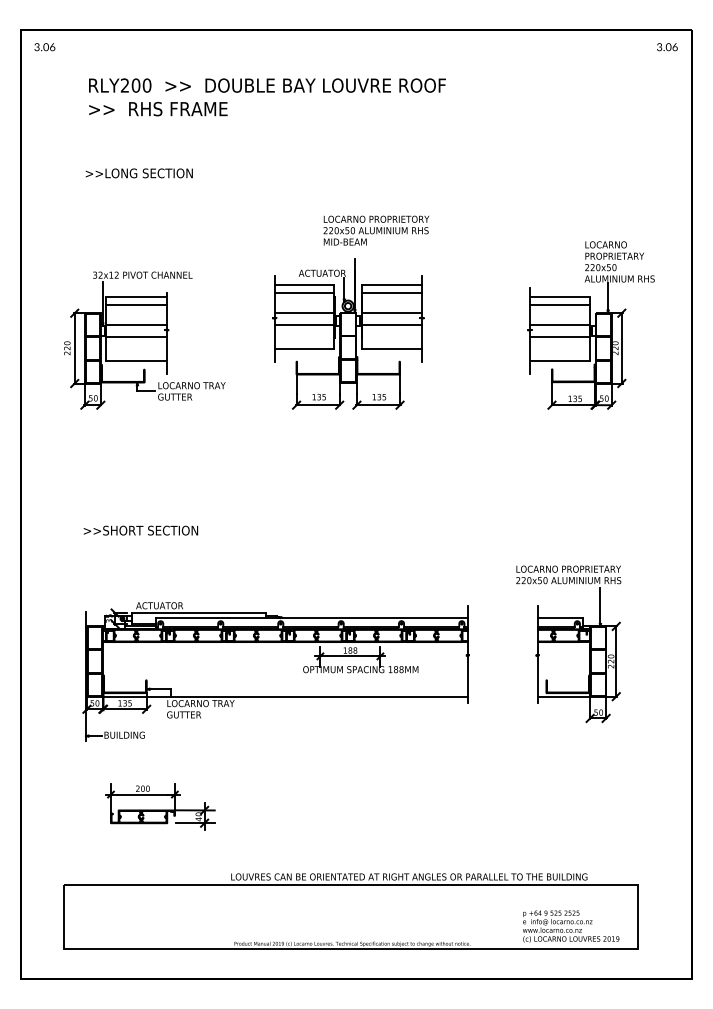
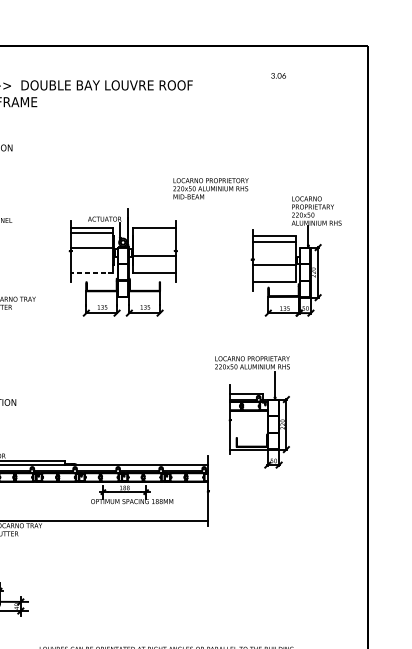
text: (667, 47) -> (278, 76), moved
text: (376, 230) -> (211, 188), moved
line: (392, 293) -> (154, 233), removed
line: (392, 313) -> (154, 247), removed
line: (304, 325) -> (92, 256), removed
line: (559, 325) -> (273, 256), removed
line: (304, 349) -> (92, 273), solid -> dashed
part: (568, 644) -> (252, 412), moved

